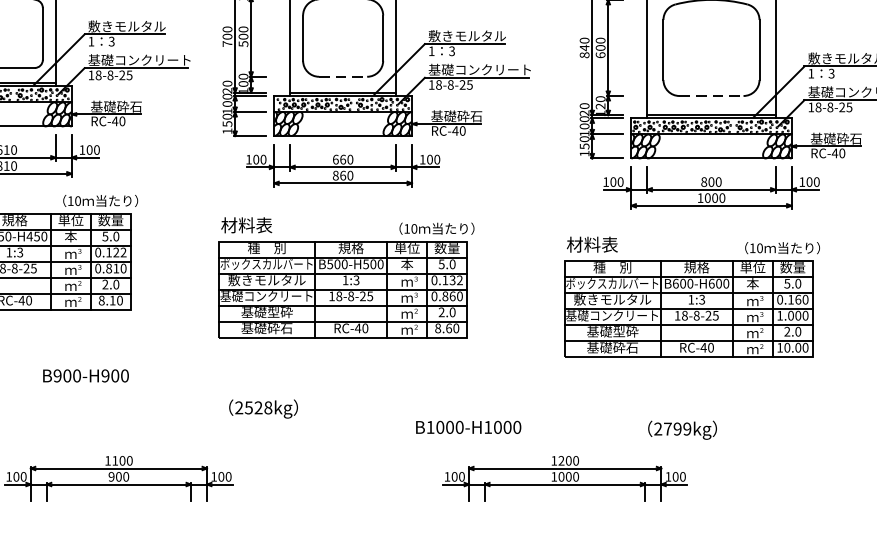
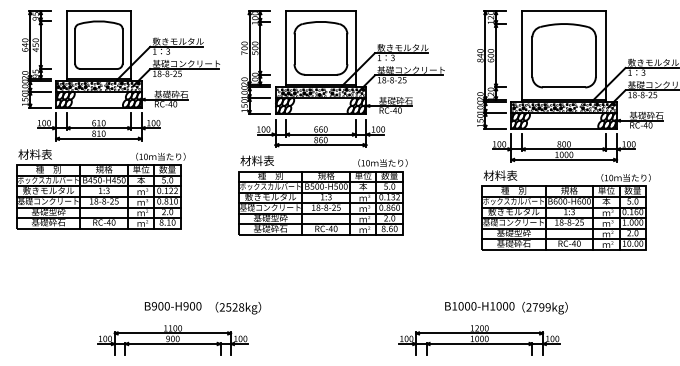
line: (342, 76) -> (320, 74), dashed -> solid
line: (712, 96) -> (564, 87), dashed -> solid
part: (345, 277) -> (322, 195), moved
part: (690, 297) -> (565, 210), moved
text: (86, 376) -> (173, 306), moved
text: (263, 409) -> (238, 308), moved
text: (468, 427) -> (479, 306), moved
part: (565, 479) -> (479, 340), moved

